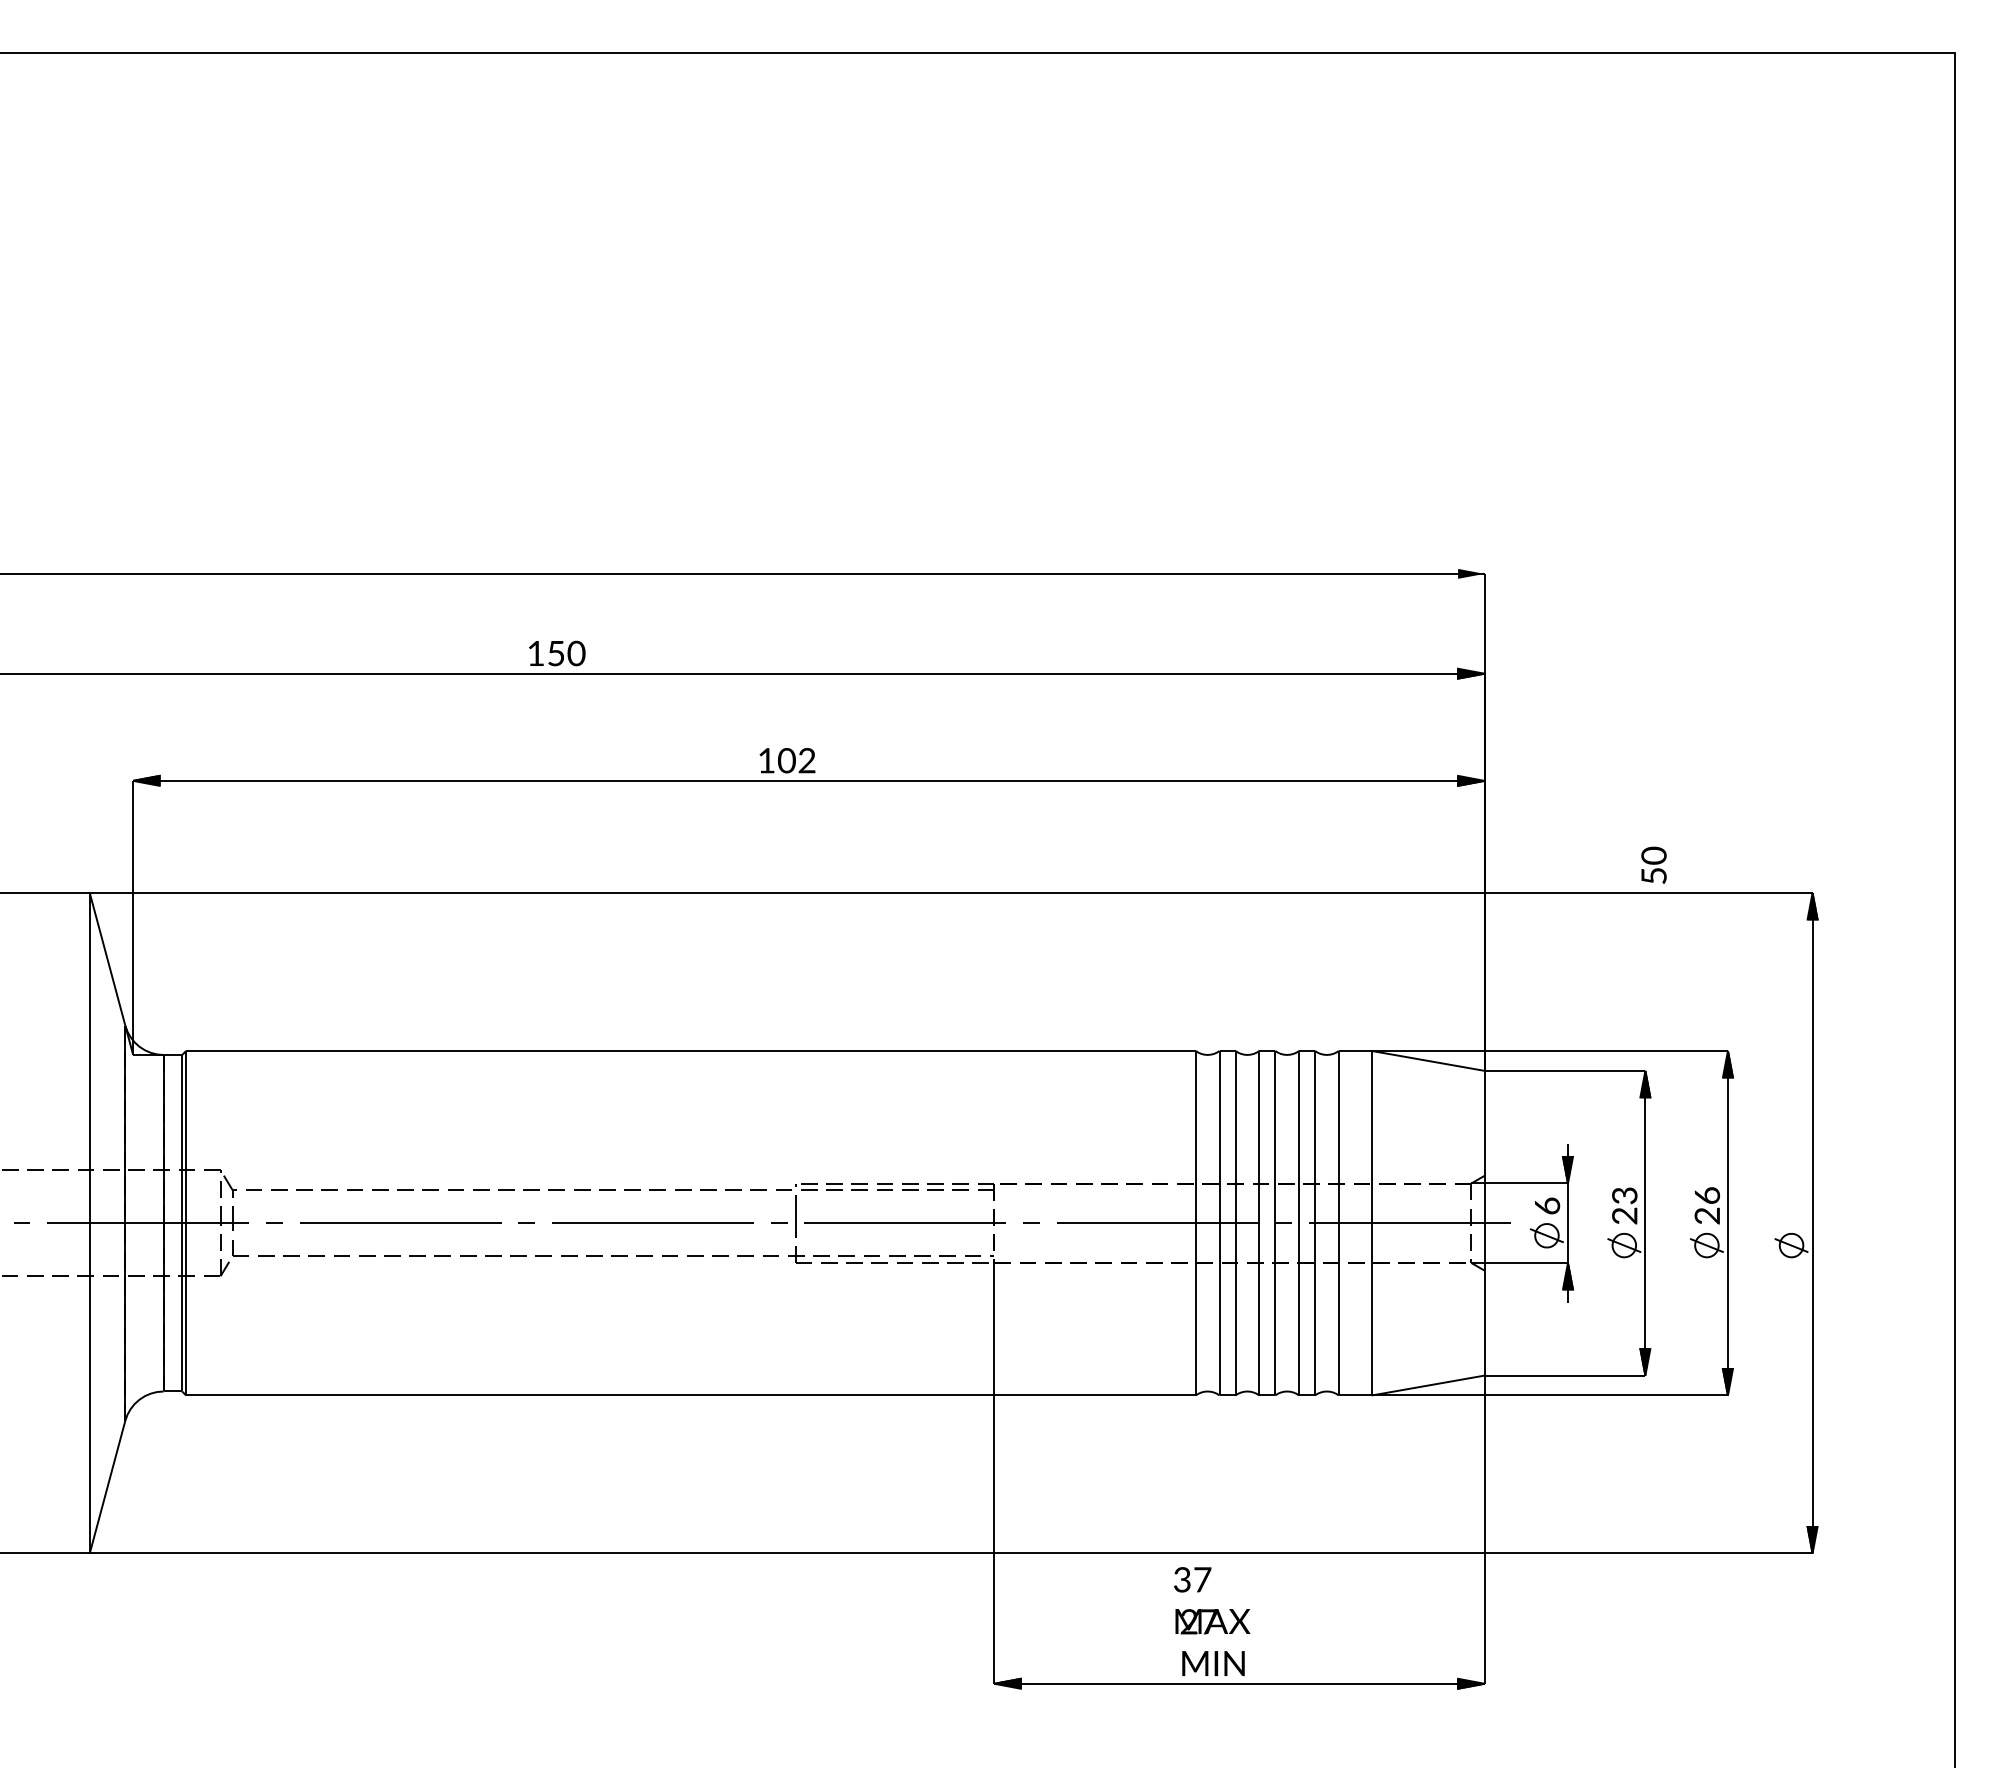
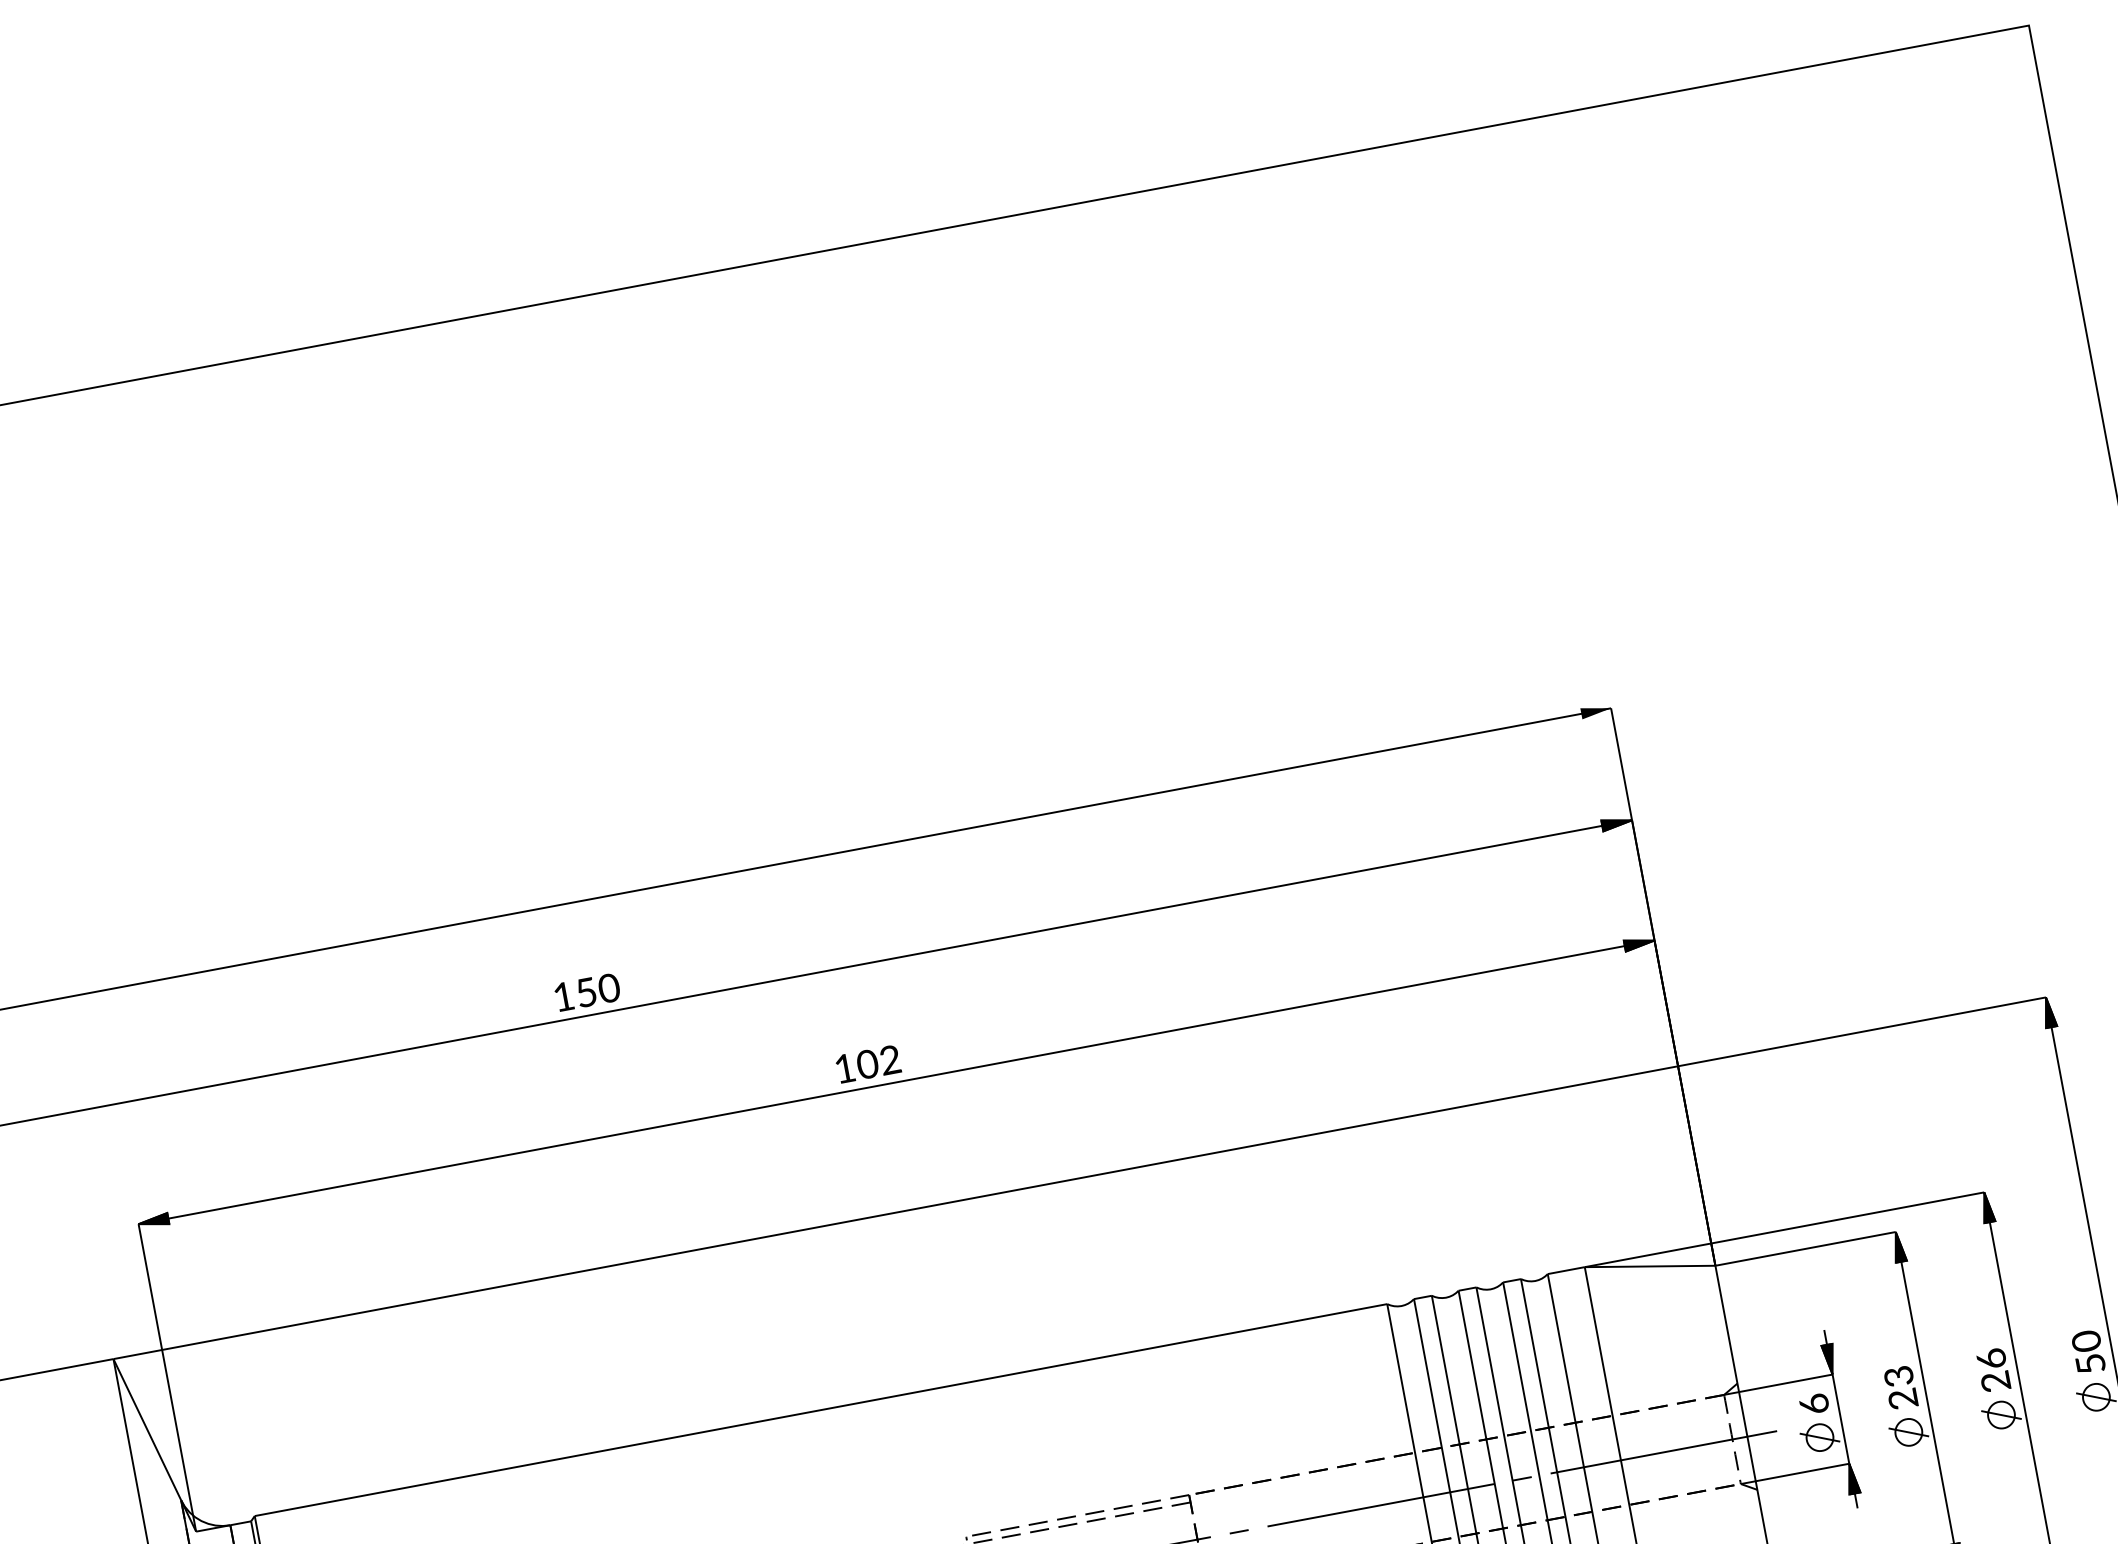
text: (1653, 864) -> (2087, 1351), moved

